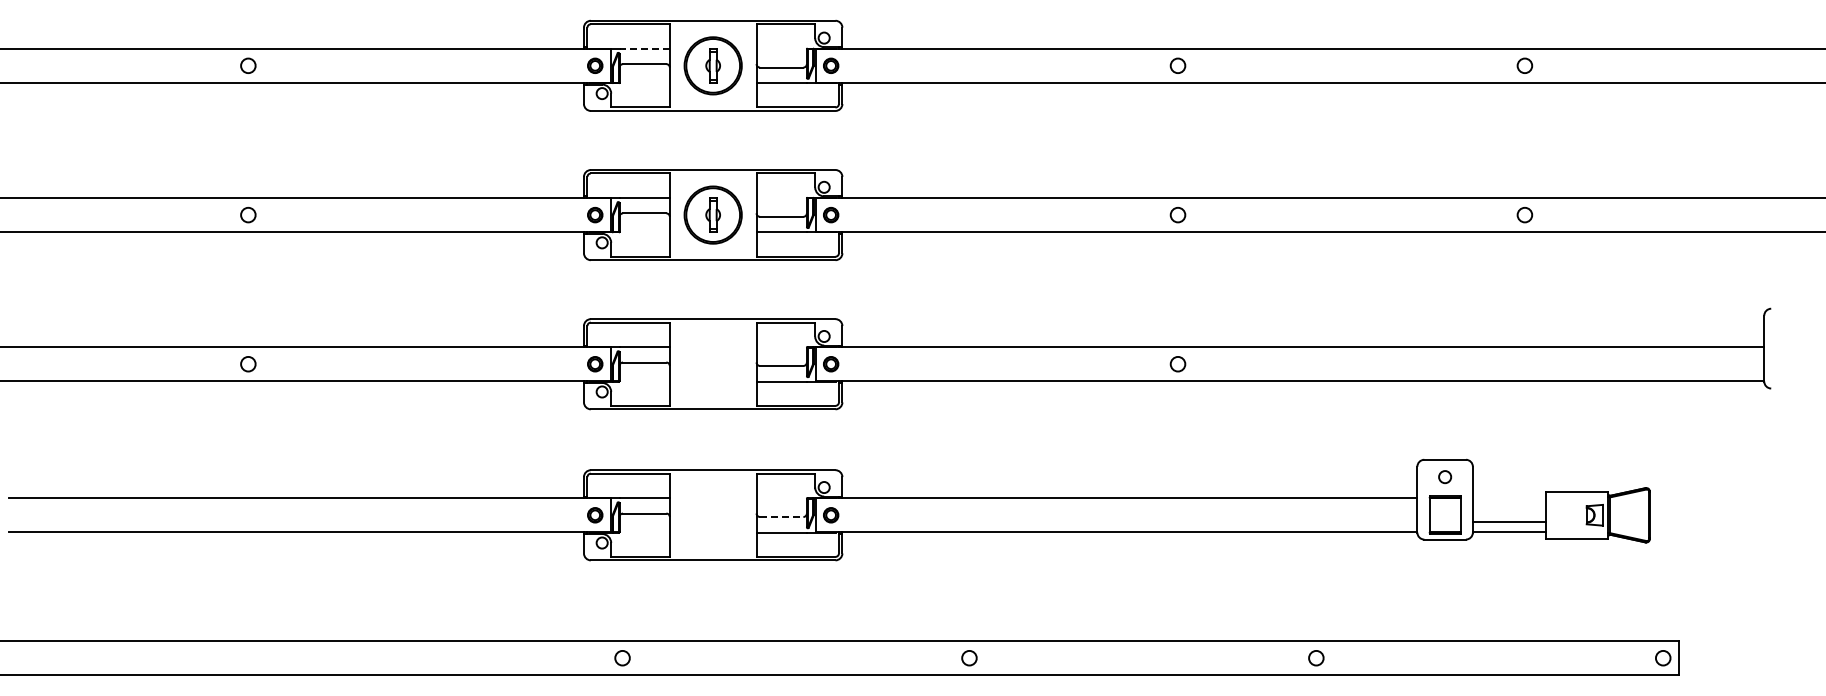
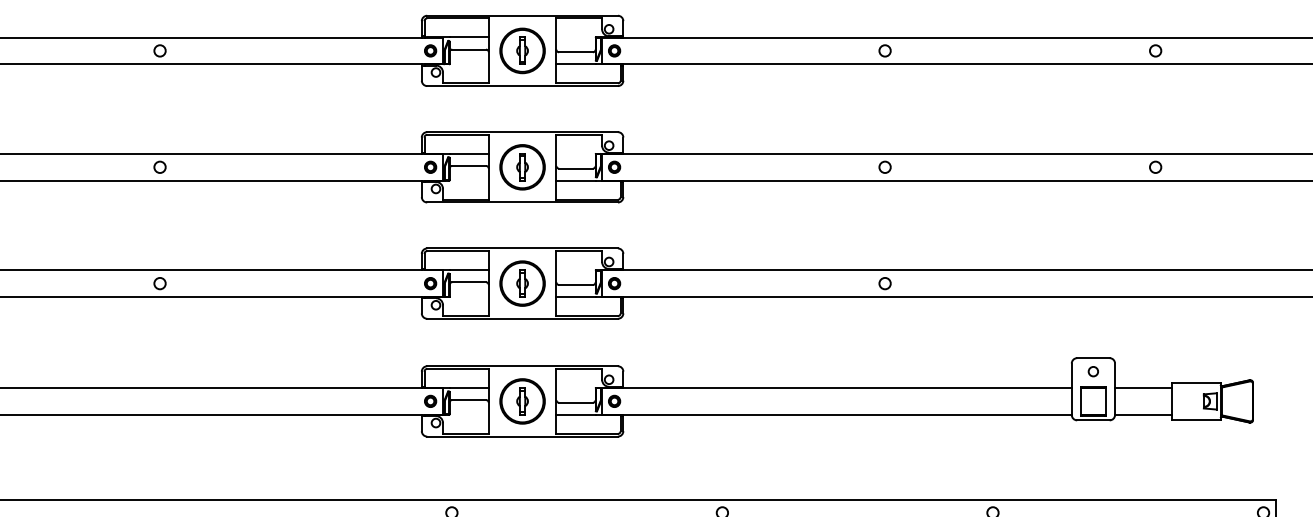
line: (644, 48) -> (469, 37), dashed -> solid
part: (712, 363) -> (522, 283), added
part: (712, 514) -> (522, 400), added
line: (781, 517) -> (575, 403), dashed -> solid
line: (1508, 522) -> (1142, 388), moved

